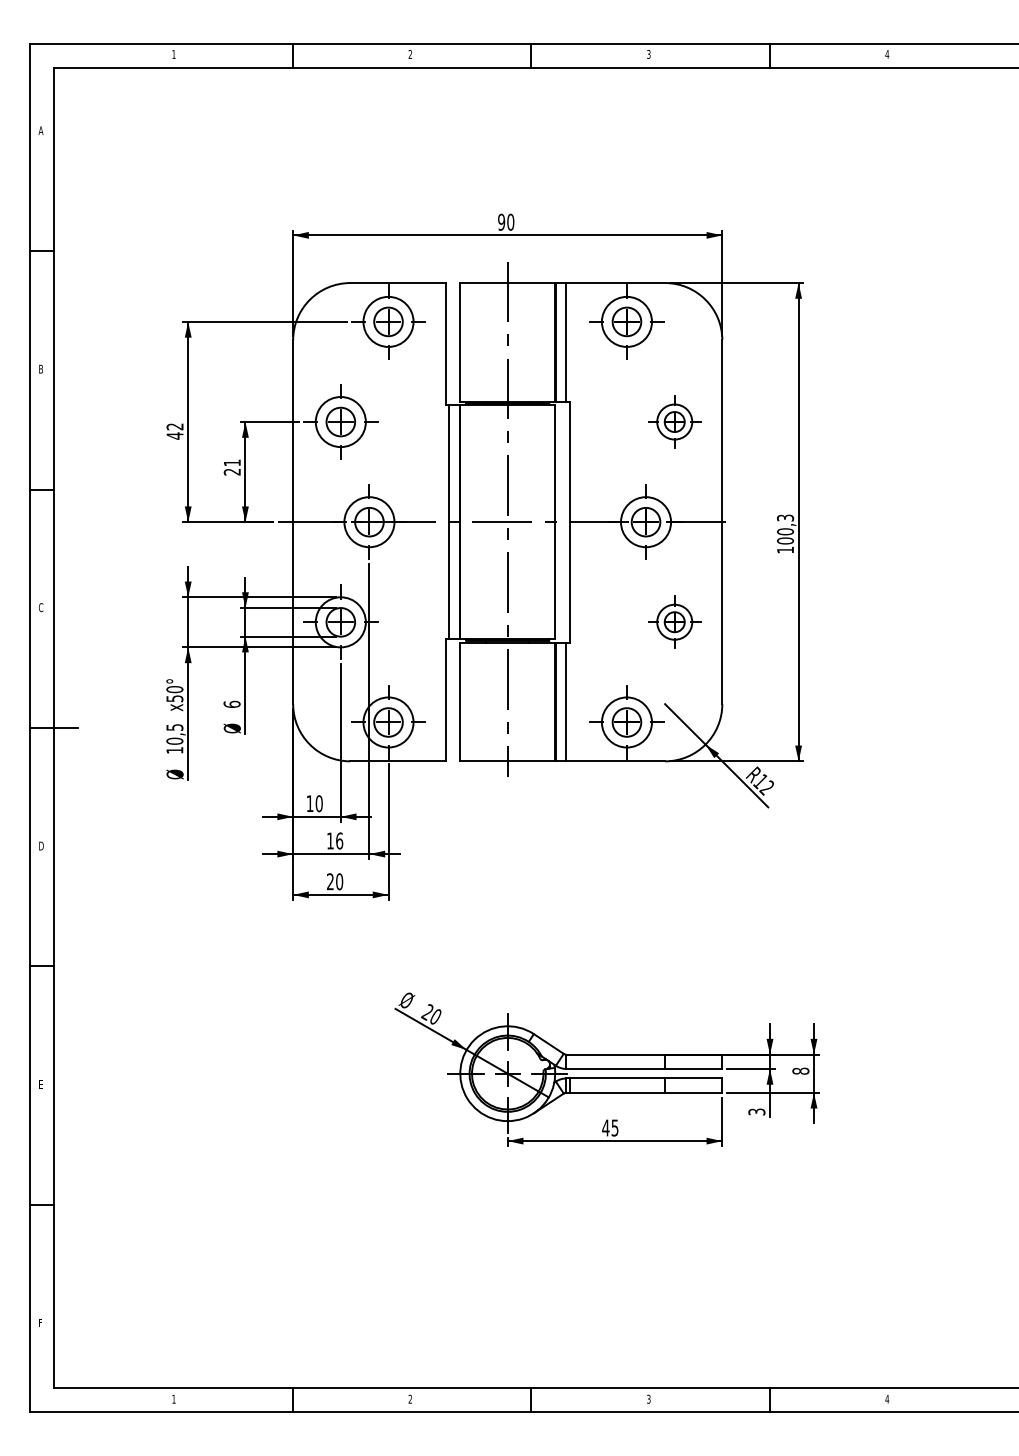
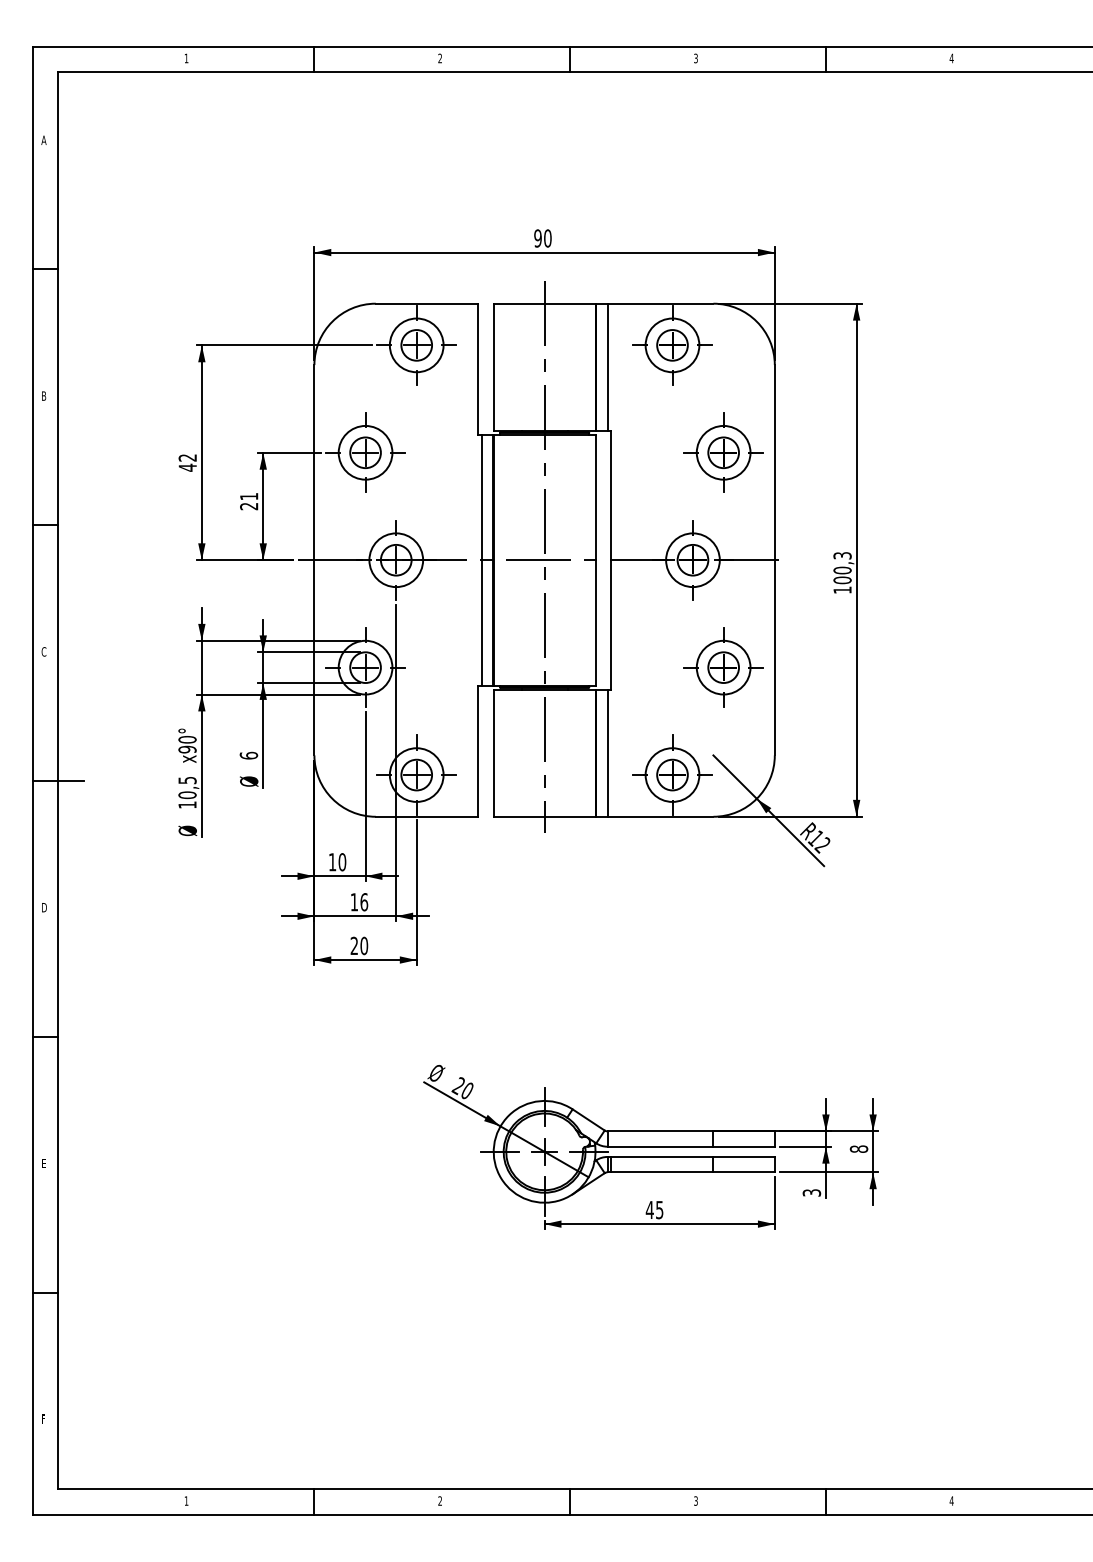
part: (674, 421) -> (723, 452), size x1.43
part: (674, 621) -> (723, 666), size x1.43
text: (174, 698) -> (187, 749), x50° -> x90°

